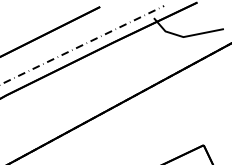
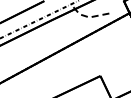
line: (183, 37) -> (89, 17), solid -> dashed

